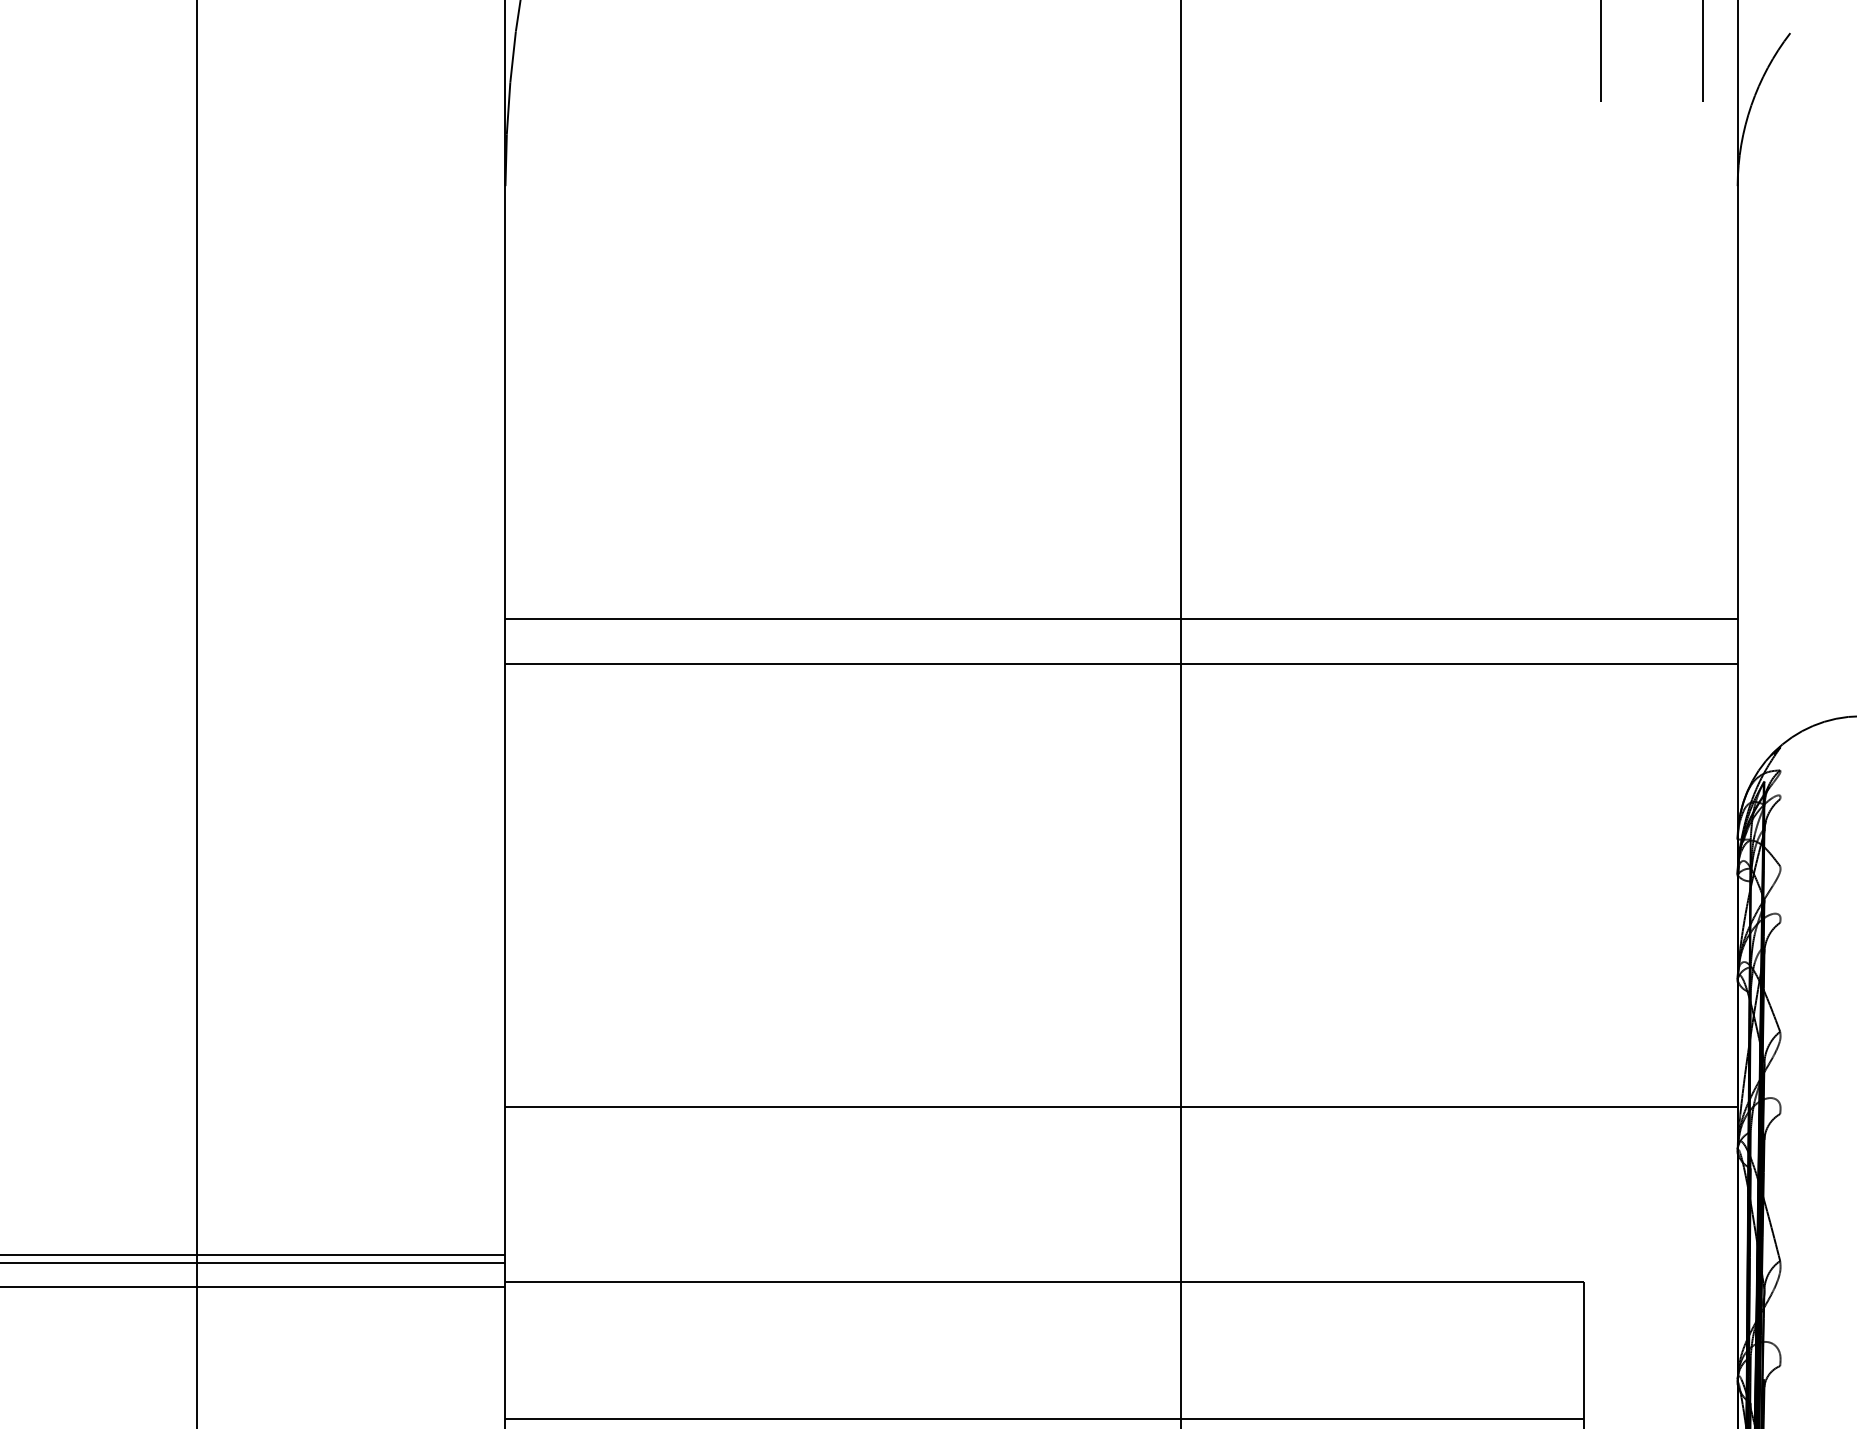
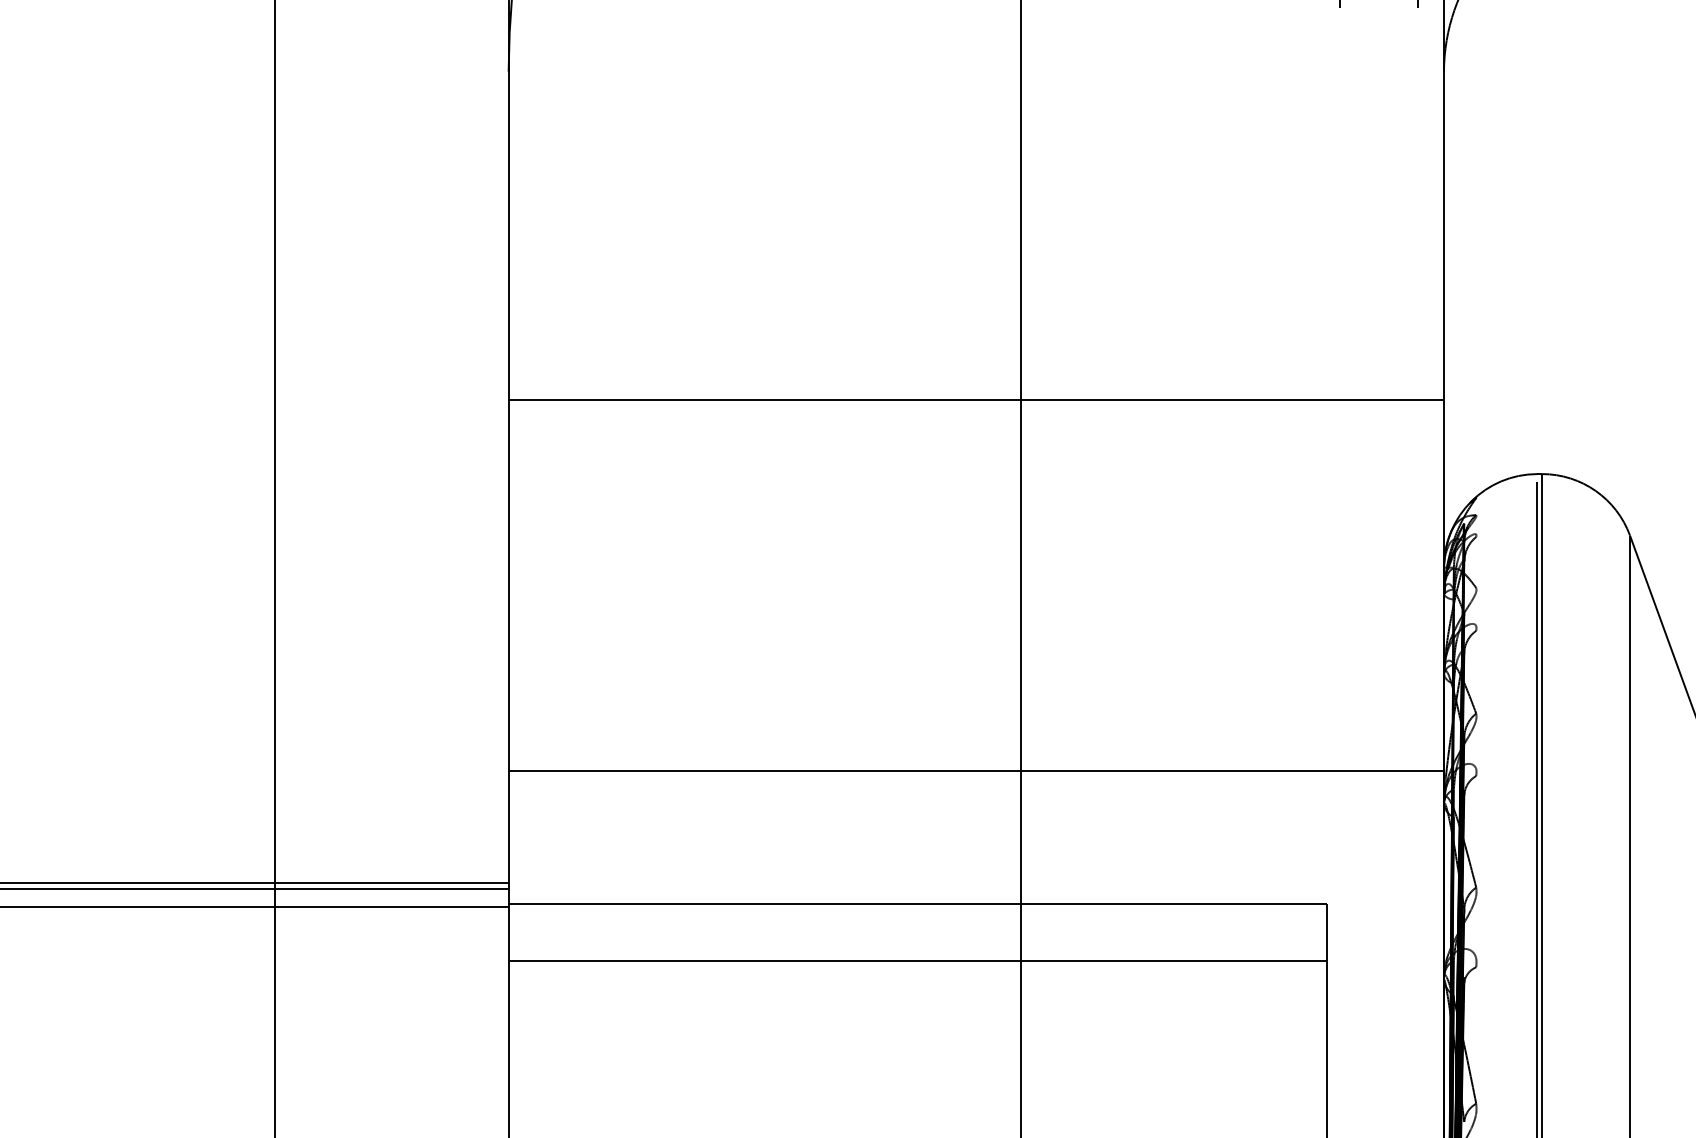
line: (1120, 664) -> (975, 434), removed
line: (1044, 1419) -> (917, 960), moved

